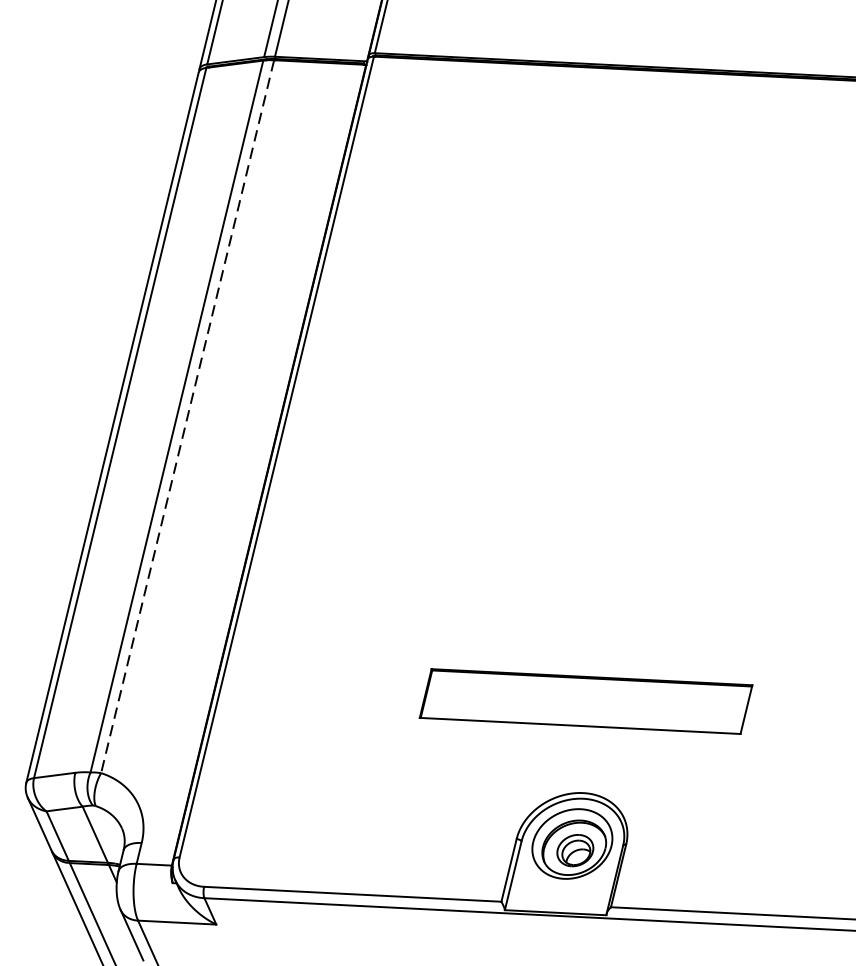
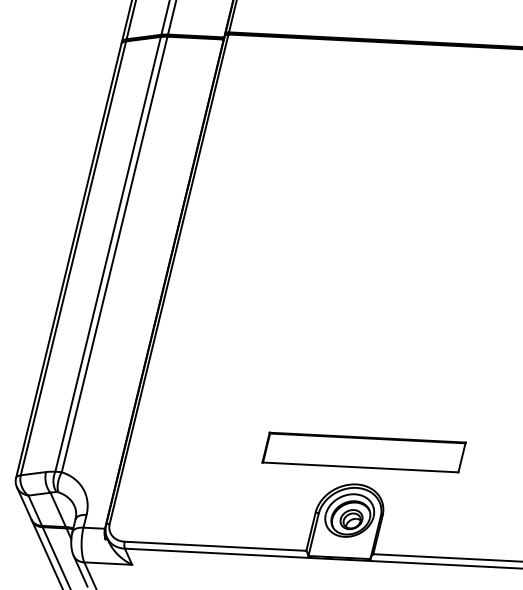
line: (187, 416) -> (114, 254), dashed -> solid
part: (585, 701) -> (363, 452), moved

